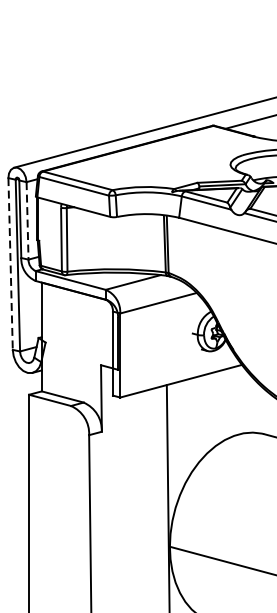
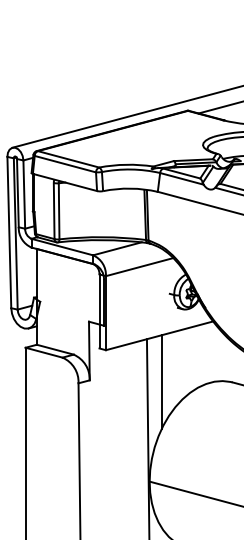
line: (27, 221) -> (24, 195), dashed -> solid
line: (10, 263) -> (9, 232), dashed -> solid
line: (183, 434) -> (161, 382), added

